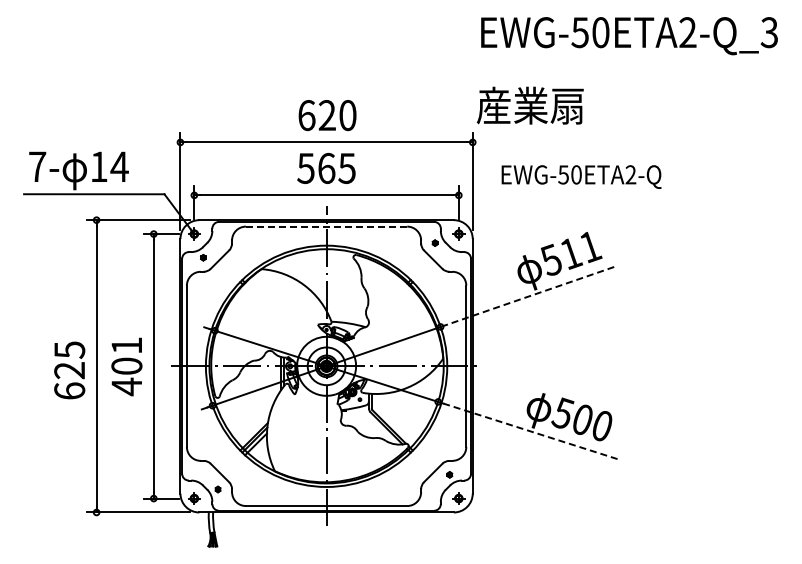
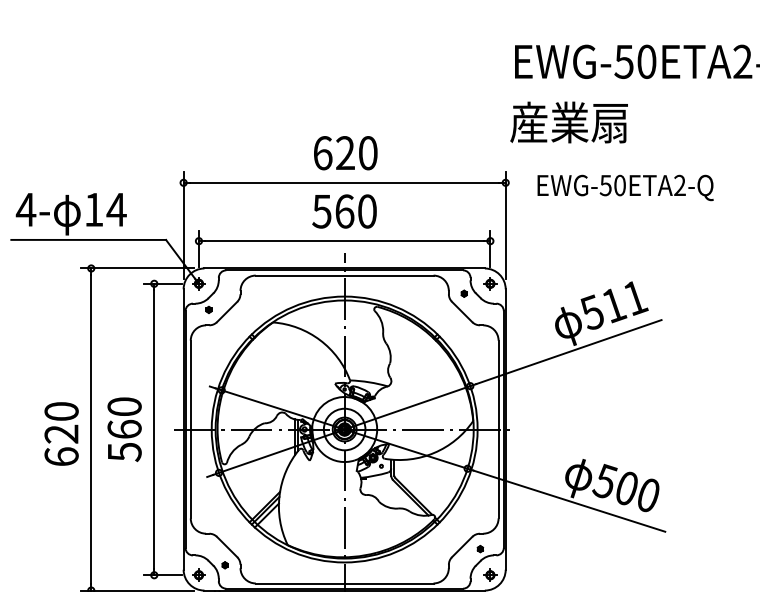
text: (529, 105) -> (568, 122), moved
text: (37, 166) -> (26, 209), 7- -> 4-
text: (346, 167) -> (366, 210), 565 -> 560
text: (581, 176) -> (625, 187), moved
line: (326, 226) -> (344, 275), dashed -> solid
line: (530, 296) -> (569, 352), dashed -> solid
text: (69, 349) -> (61, 410), 625 -> 620
text: (126, 366) -> (124, 429), 401 -> 560
line: (530, 431) -> (569, 501), dashed -> solid

